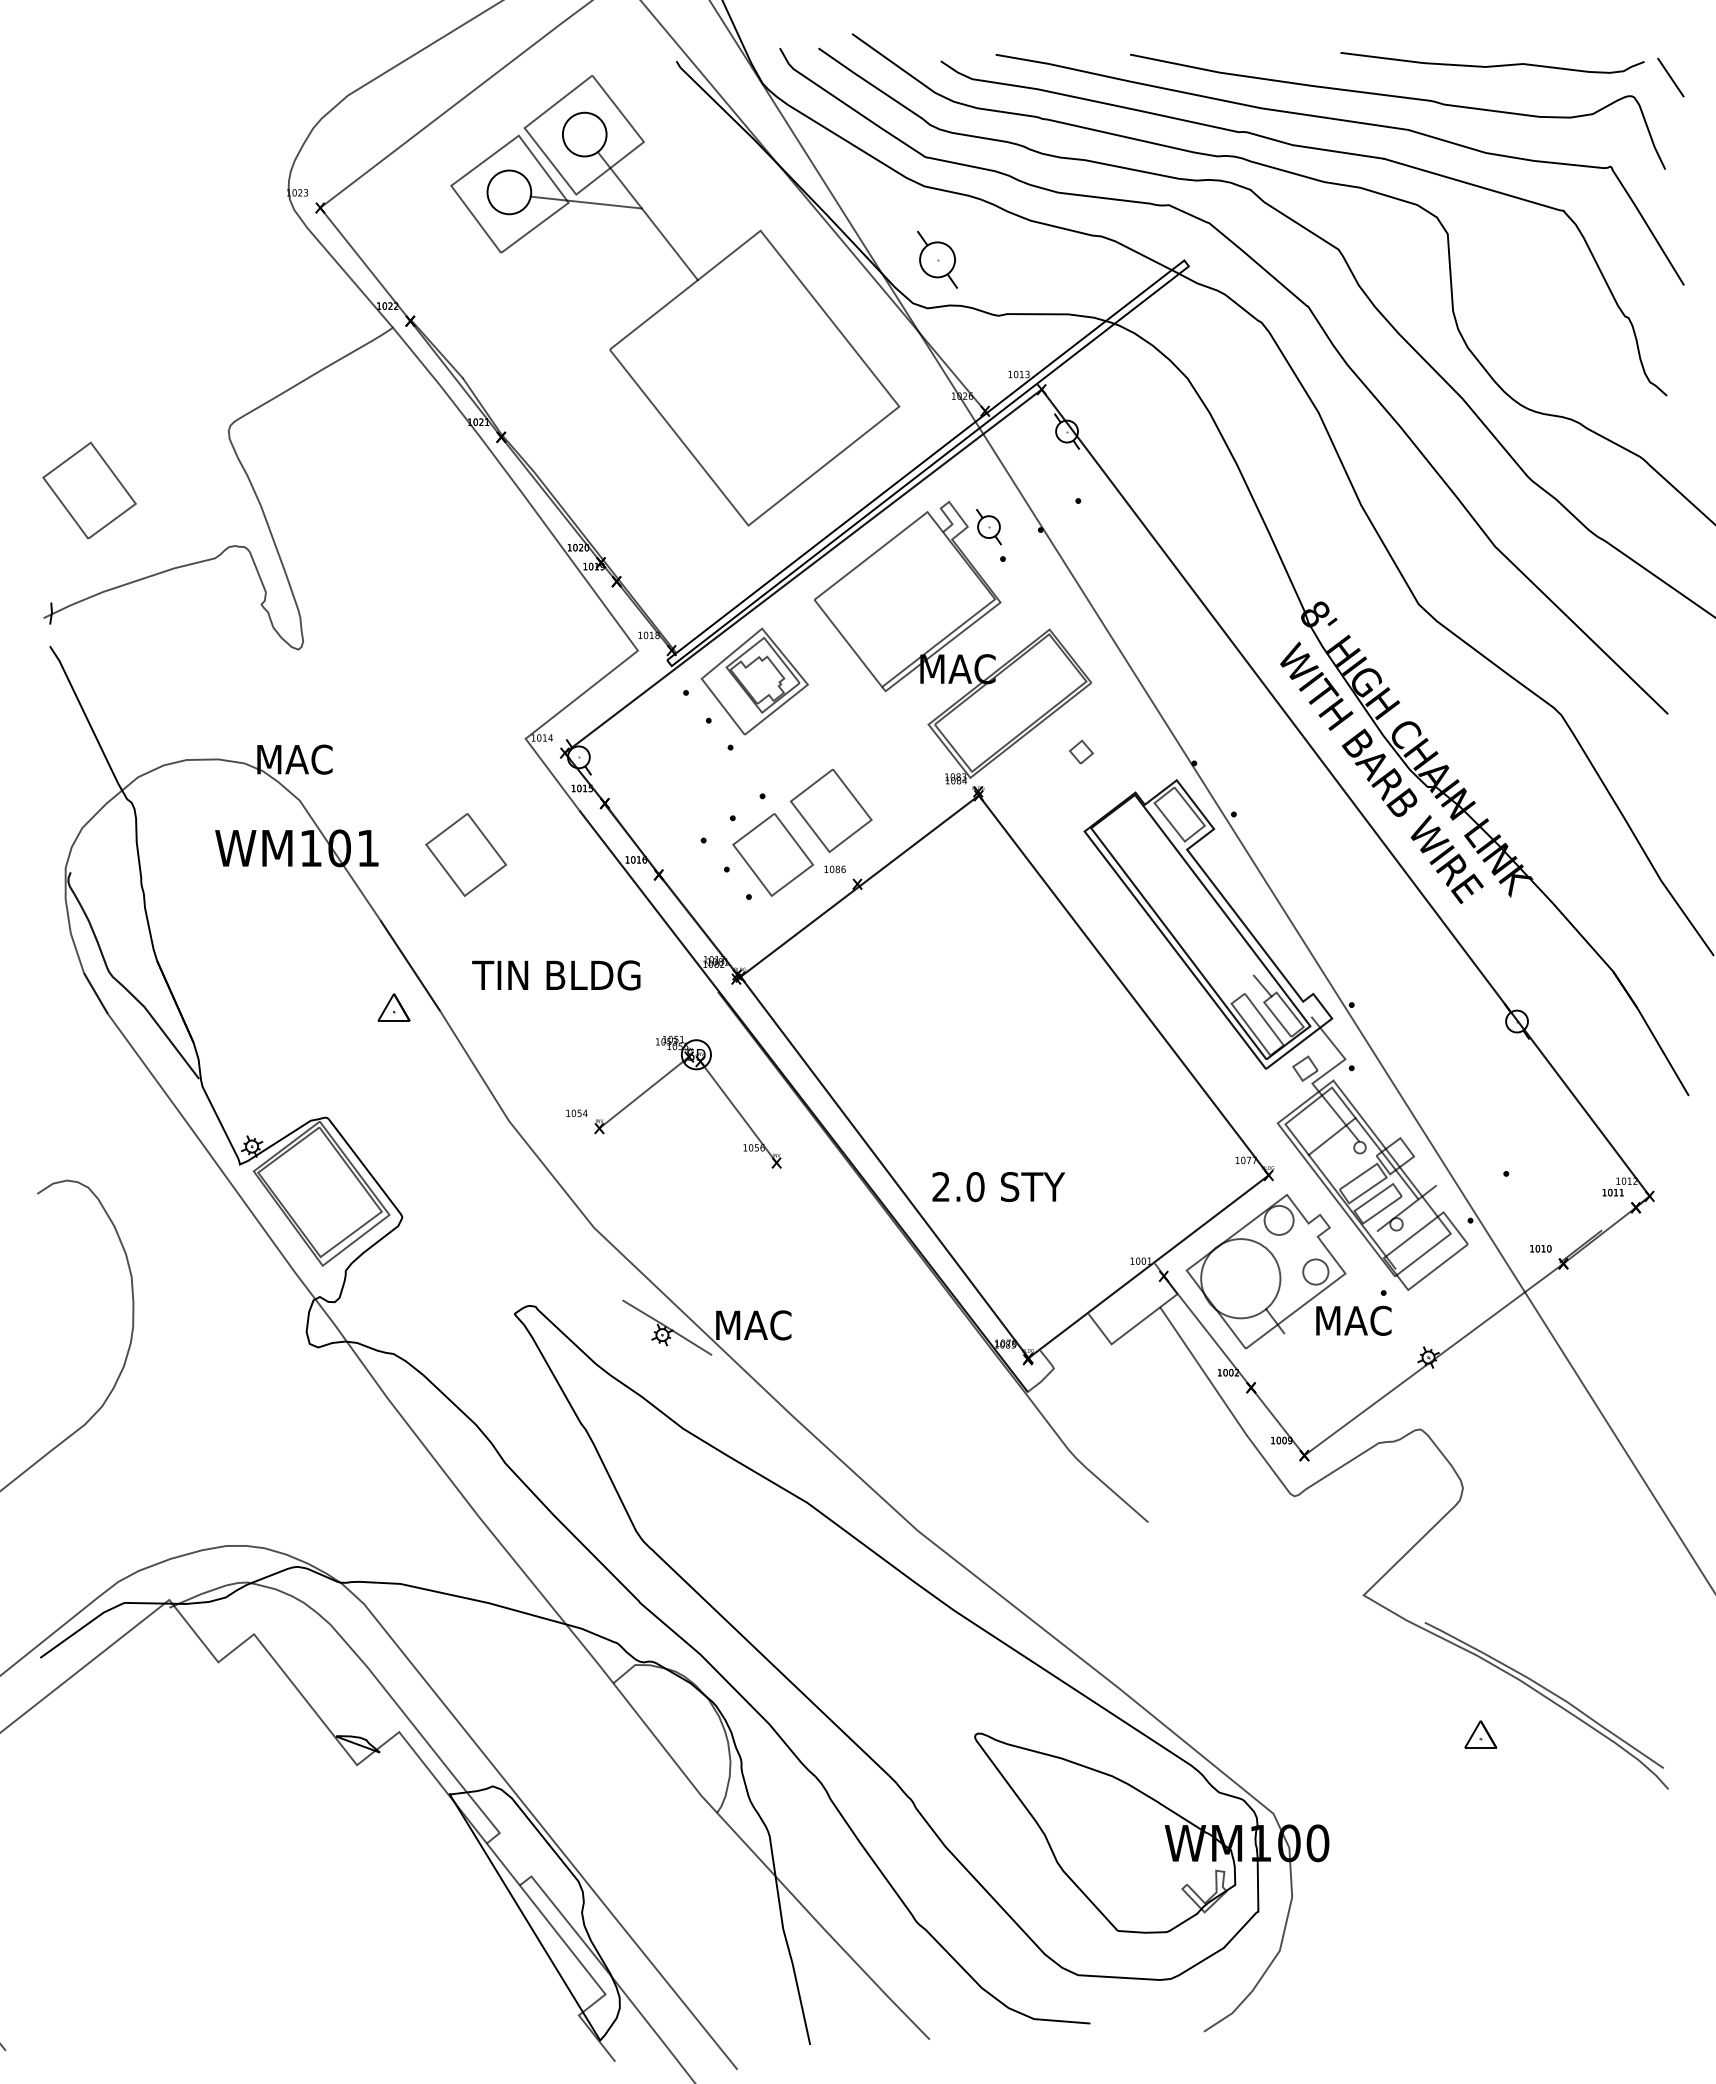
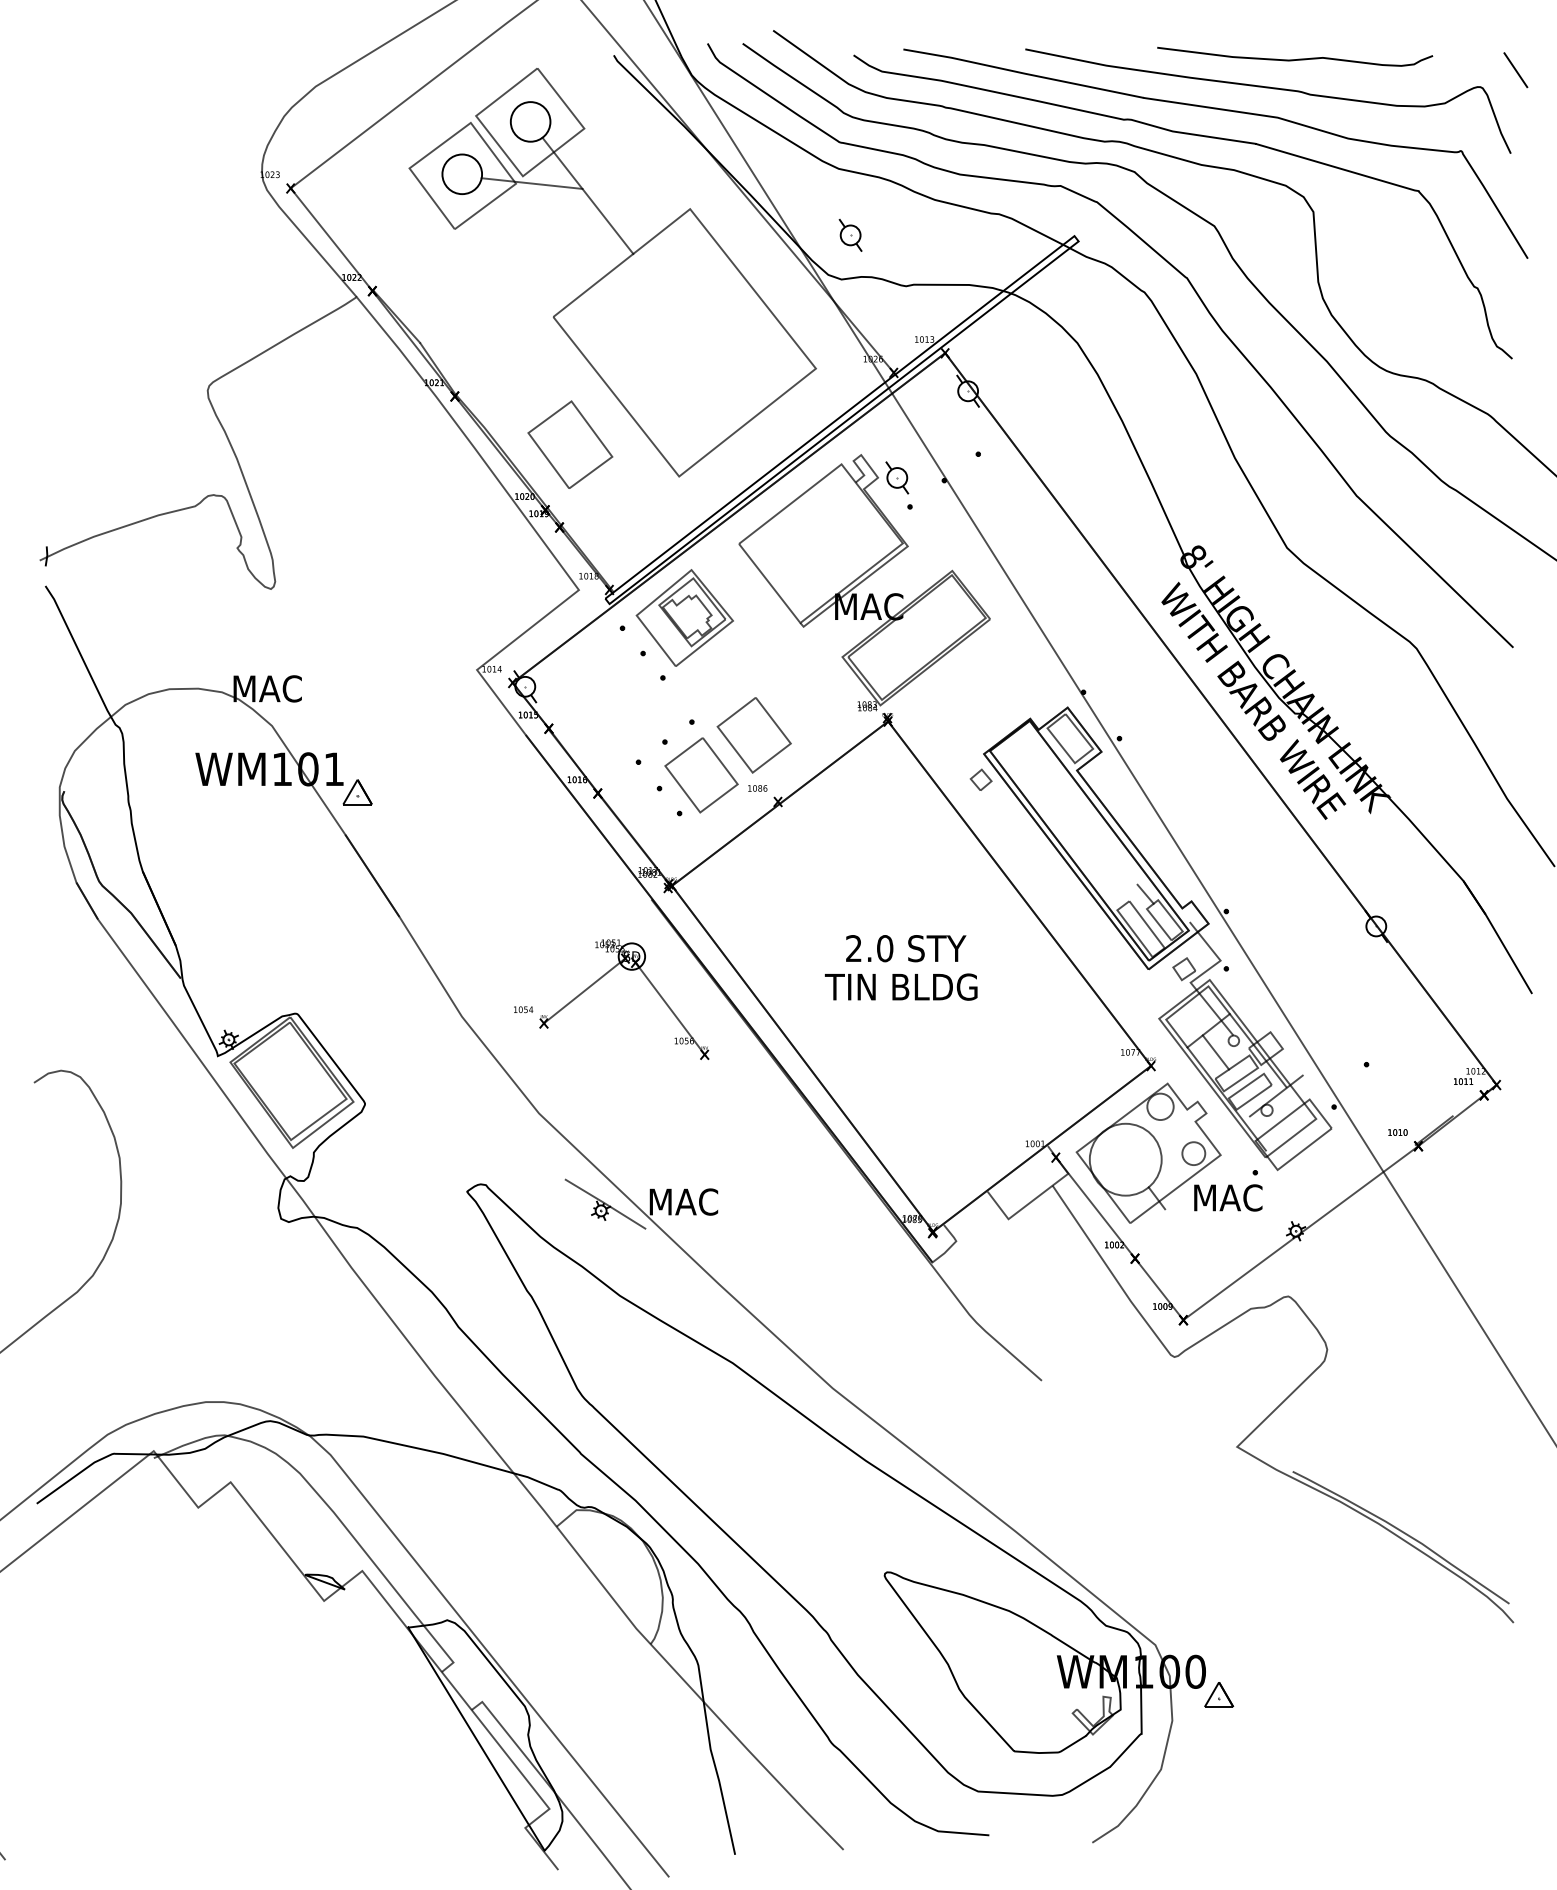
curve: (1492, 65) -> (1295, 59), moved
part: (937, 259) -> (850, 235), size x0.62
part: (89, 490) -> (570, 444), moved
part: (1081, 751) -> (981, 779), moved
part: (465, 854) -> (422, 774), removed
text: (556, 975) -> (901, 987), moved
part: (393, 1007) -> (357, 792), moved
line: (1339, 1160) -> (1215, 1052), added
text: (998, 1187) -> (905, 949), moved
part: (1480, 1734) -> (1218, 1694), moved

